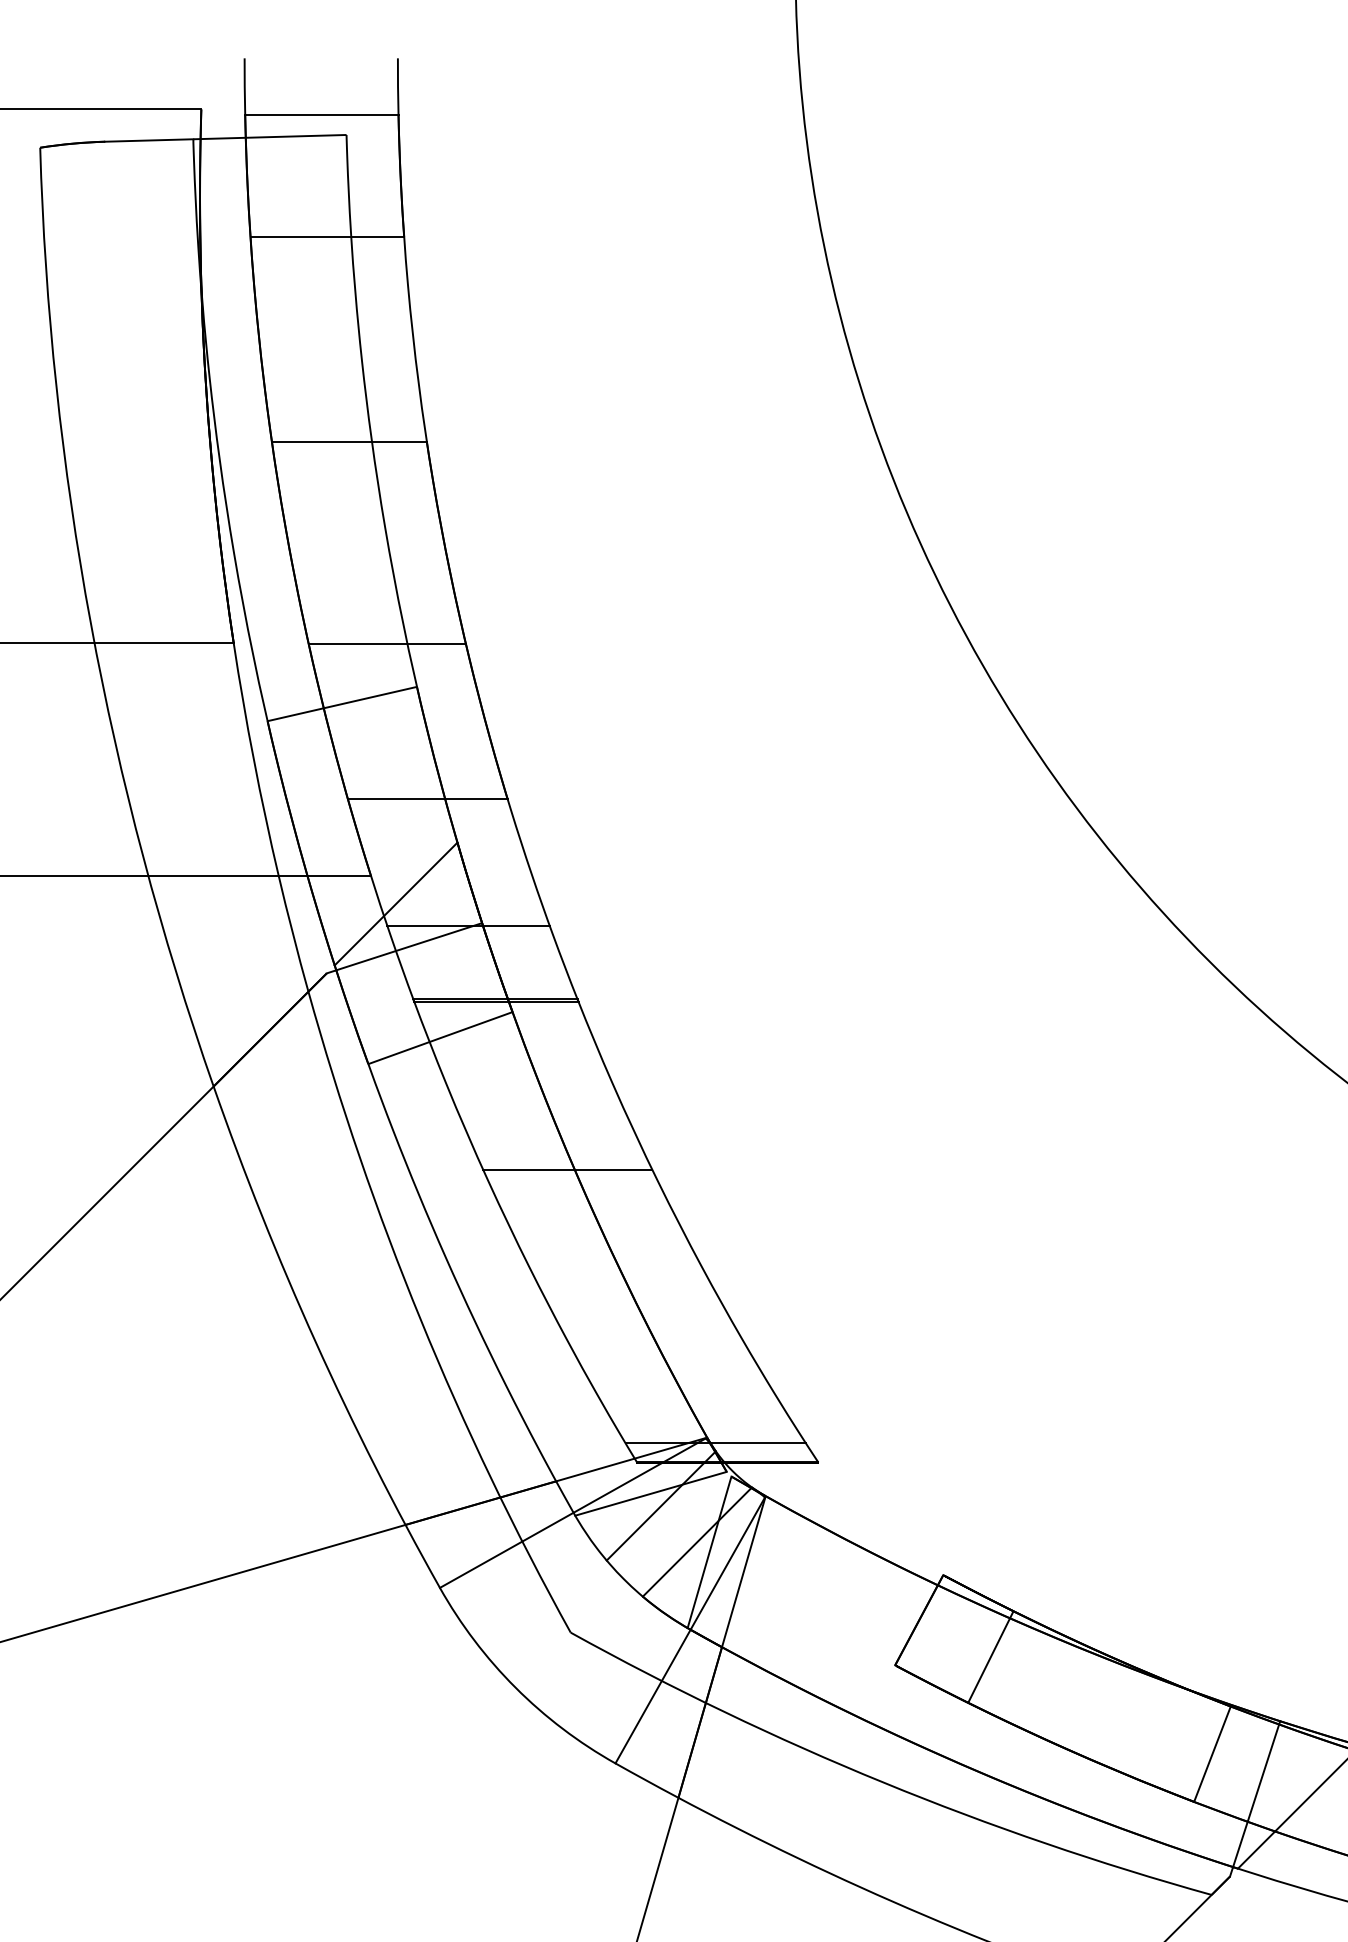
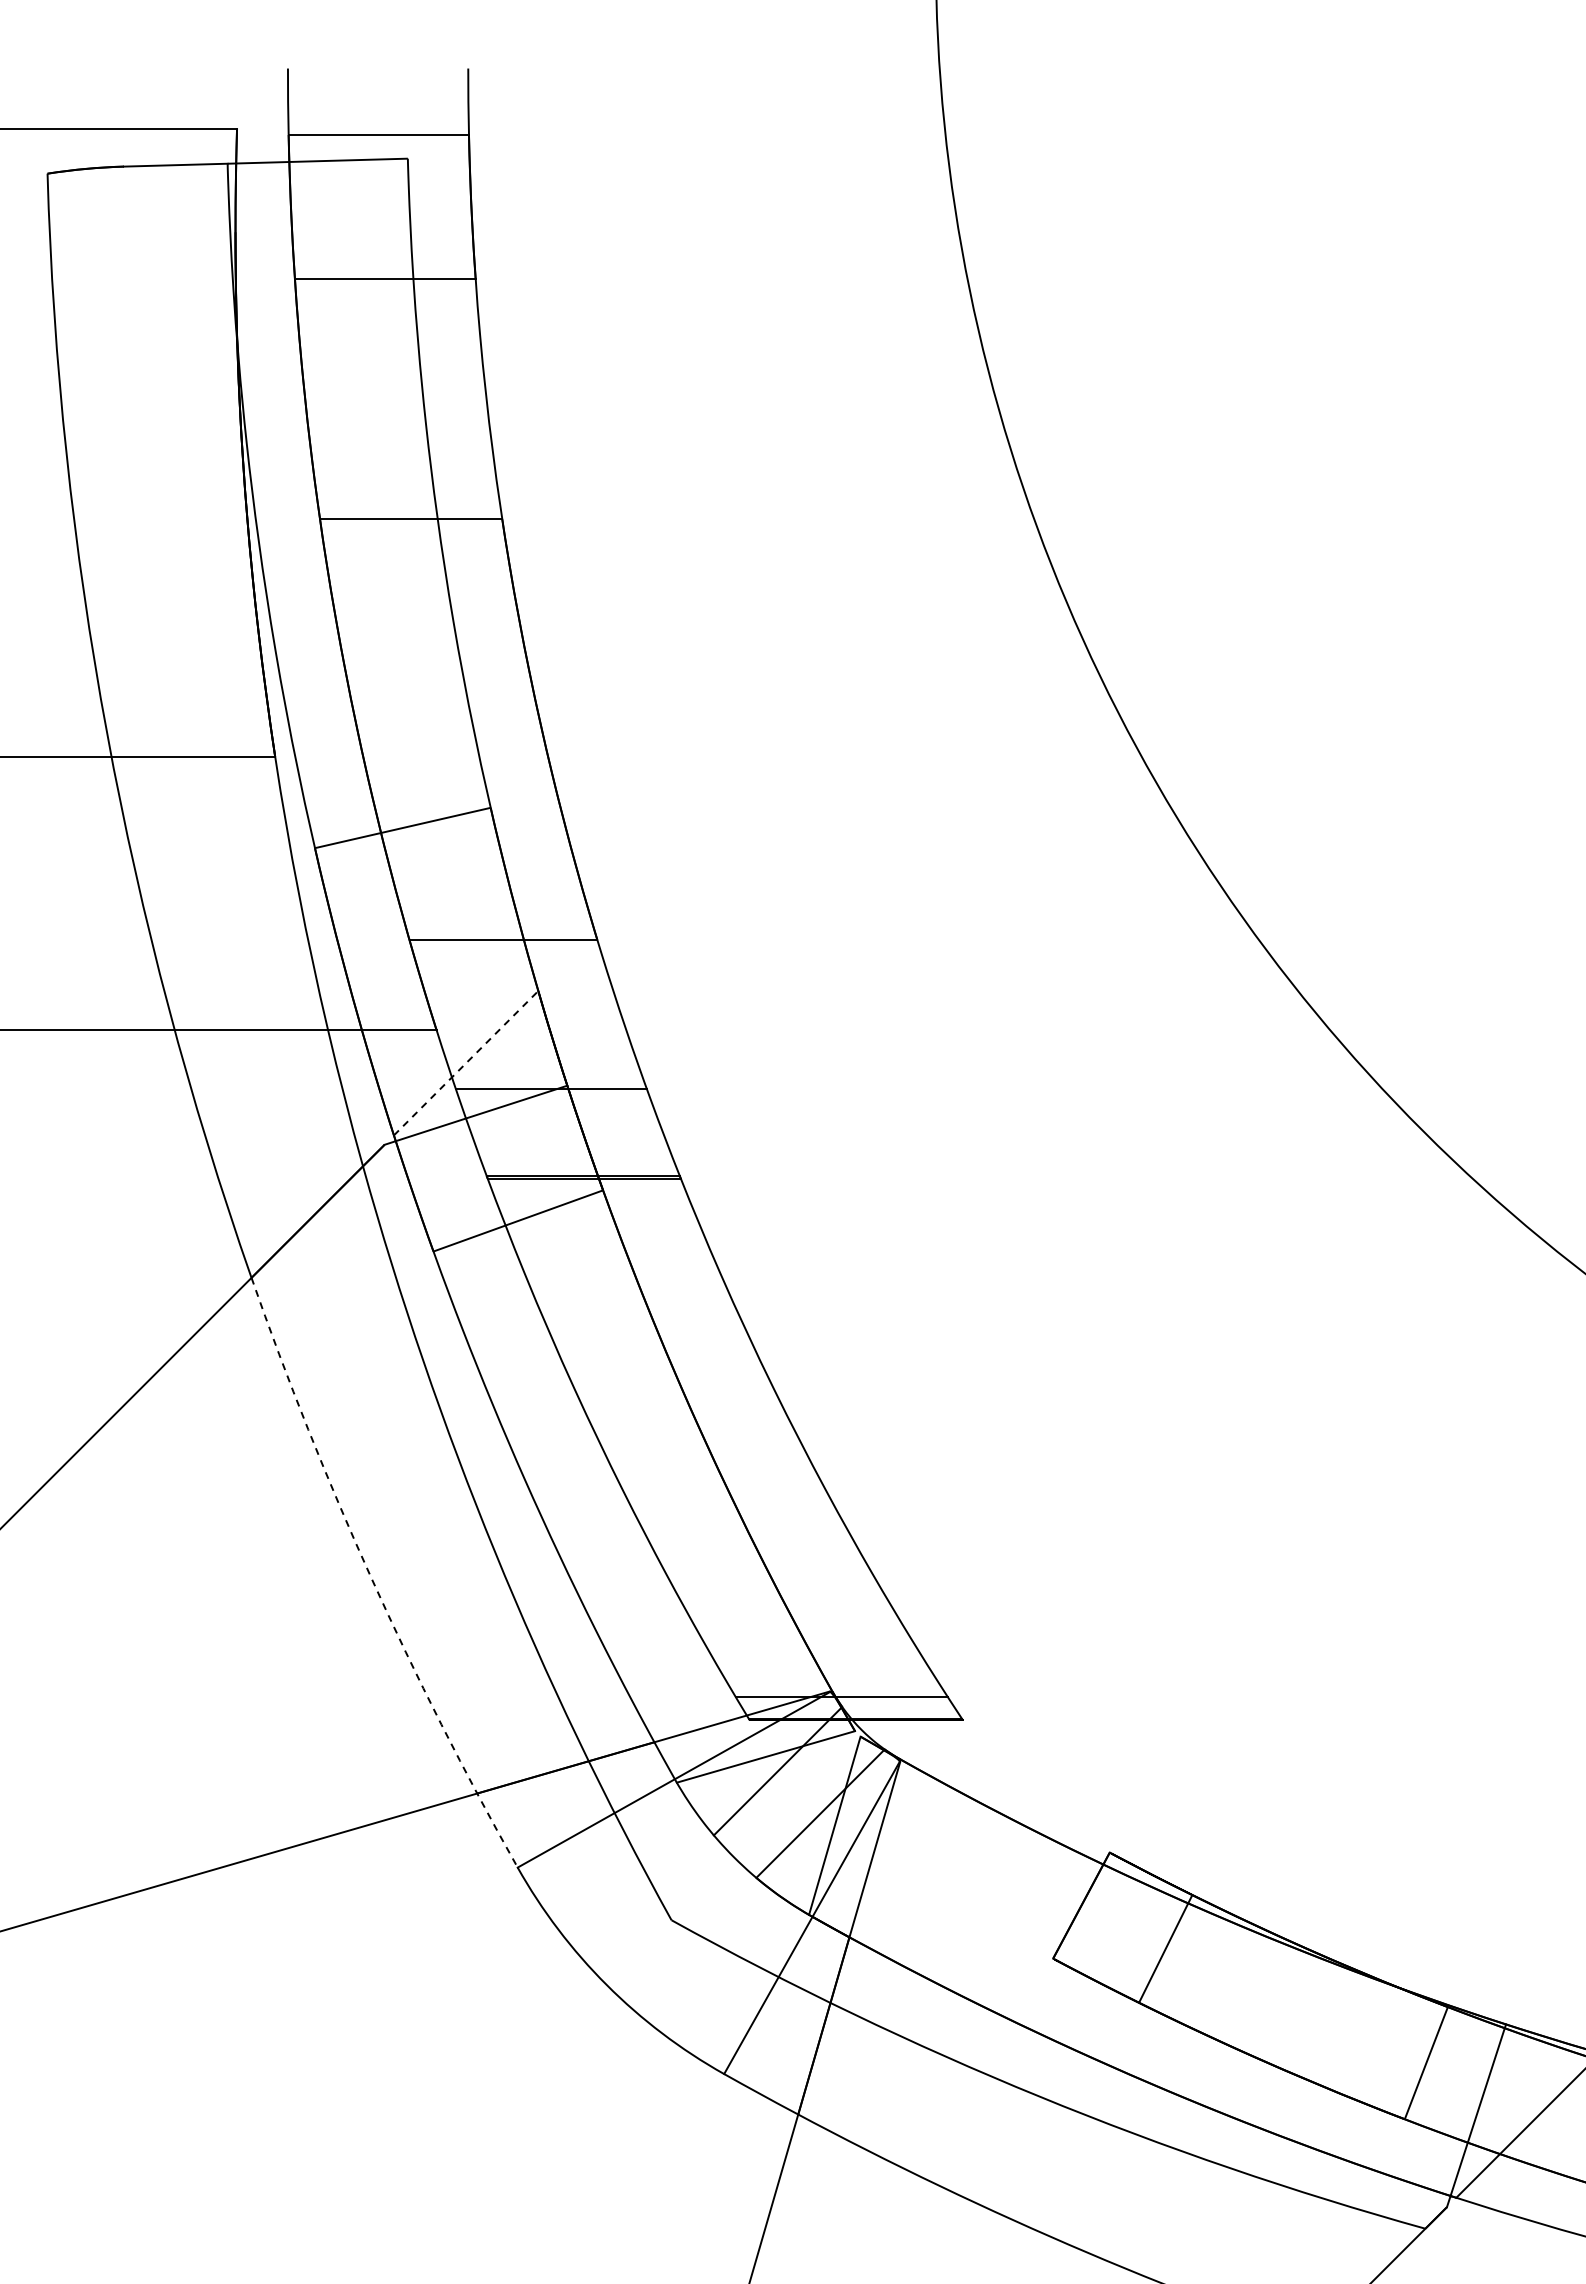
line: (387, 644) -> (455, 757), removed
line: (396, 903) -> (466, 1062), solid -> dashed
line: (567, 1170) -> (667, 1376), removed
arc: (315, 1342) -> (371, 1578), solid -> dashed

